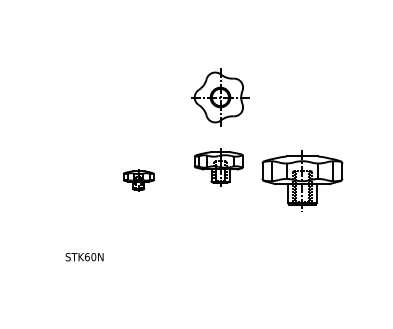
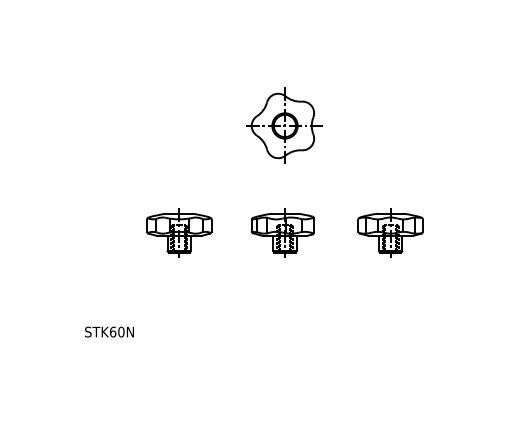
part: (218, 166) -> (282, 232), moved
part: (138, 179) -> (179, 232), size x1.67
part: (302, 179) -> (390, 232), size x0.62

